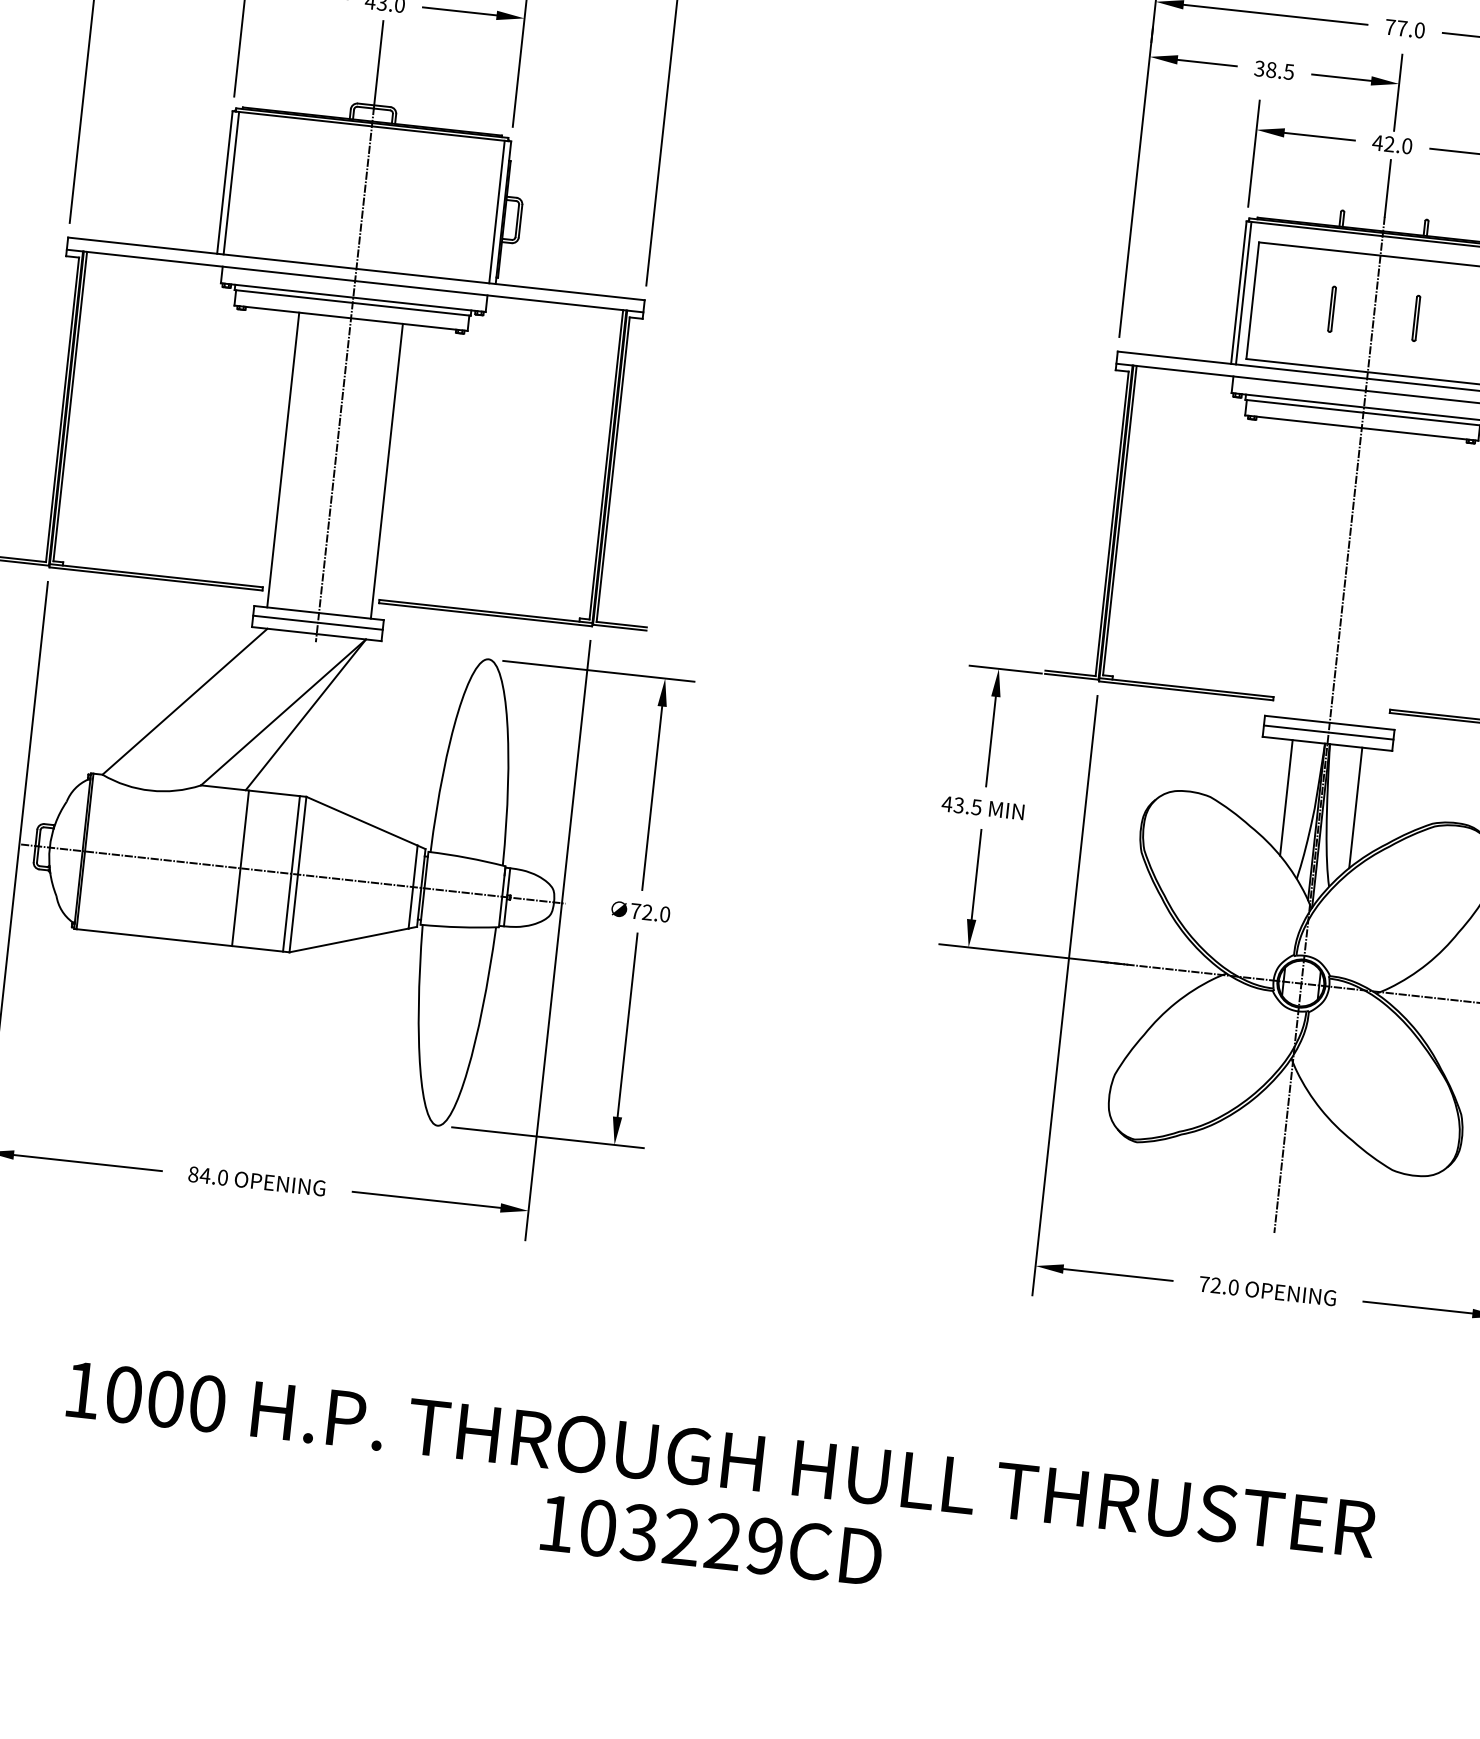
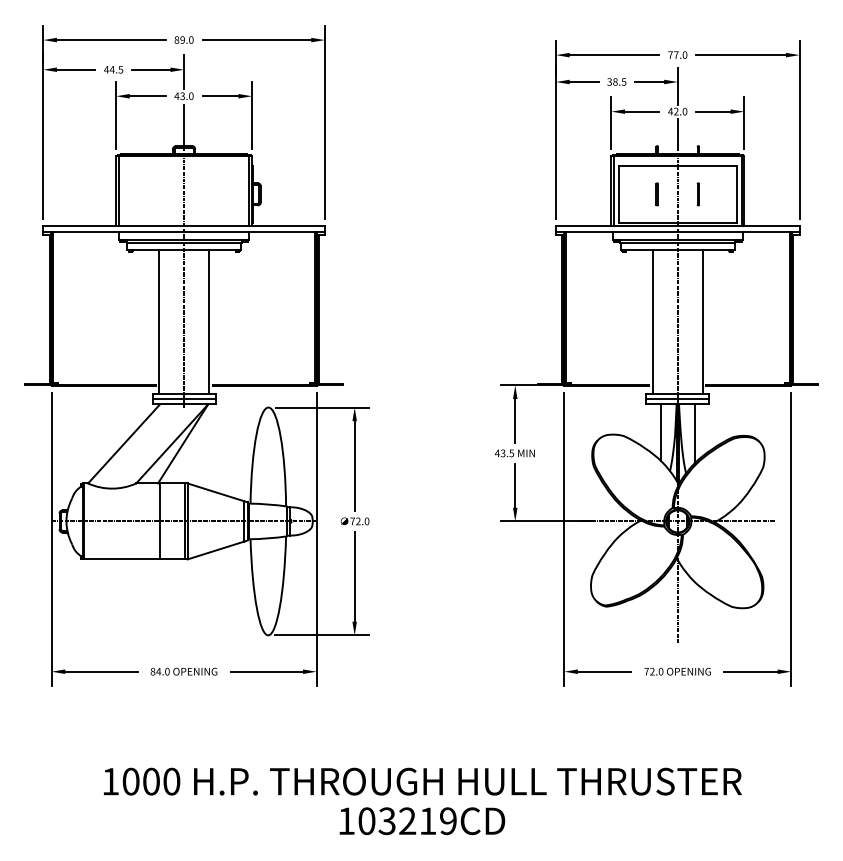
line: (1293, 570) -> (652, 322), added
line: (1398, 581) -> (703, 322), added
text: (722, 1540) -> (427, 820), 103229CD -> 103219CD

